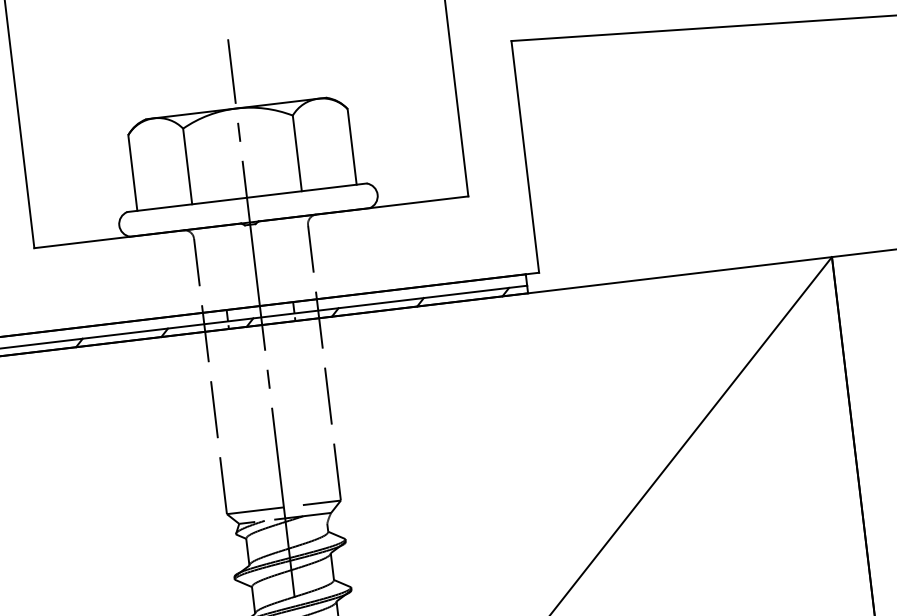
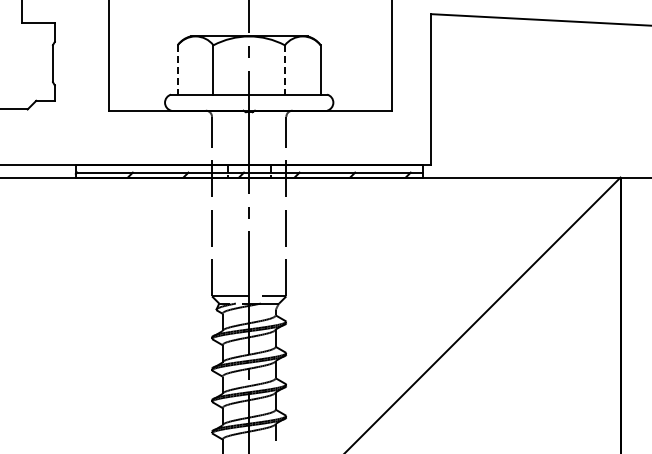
line: (296, 152) -> (284, 69), solid -> dashed
line: (132, 172) -> (177, 69), solid -> dashed

